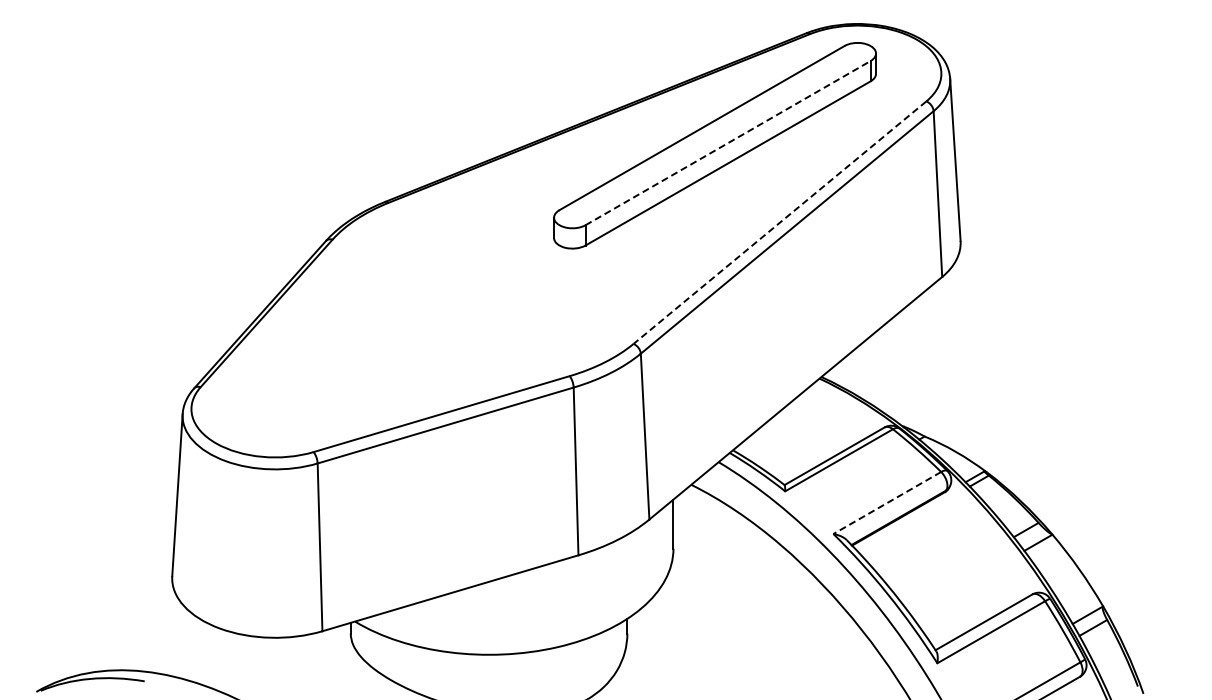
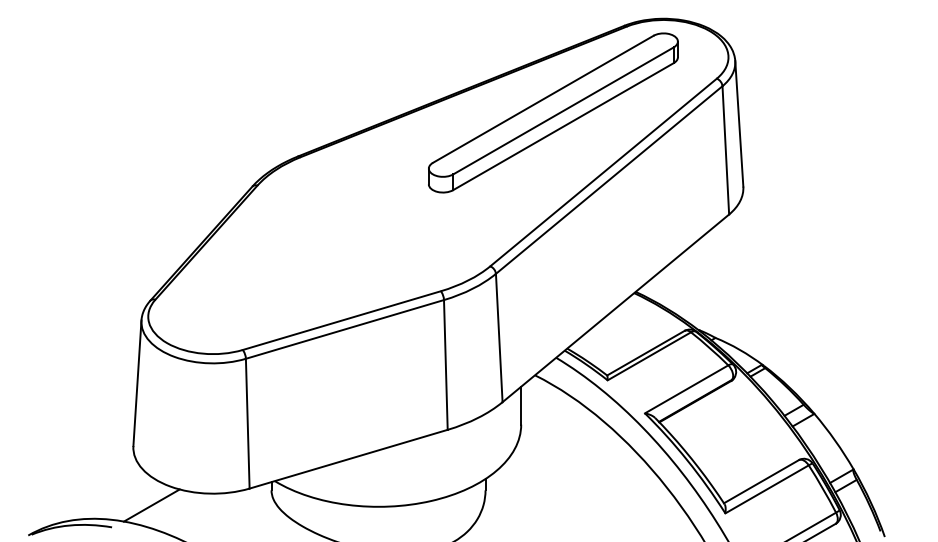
line: (728, 142) -> (563, 110), dashed -> solid
line: (779, 222) -> (603, 172), dashed -> solid
line: (886, 503) -> (686, 389), dashed -> solid
line: (196, 652) -> (152, 505), added

